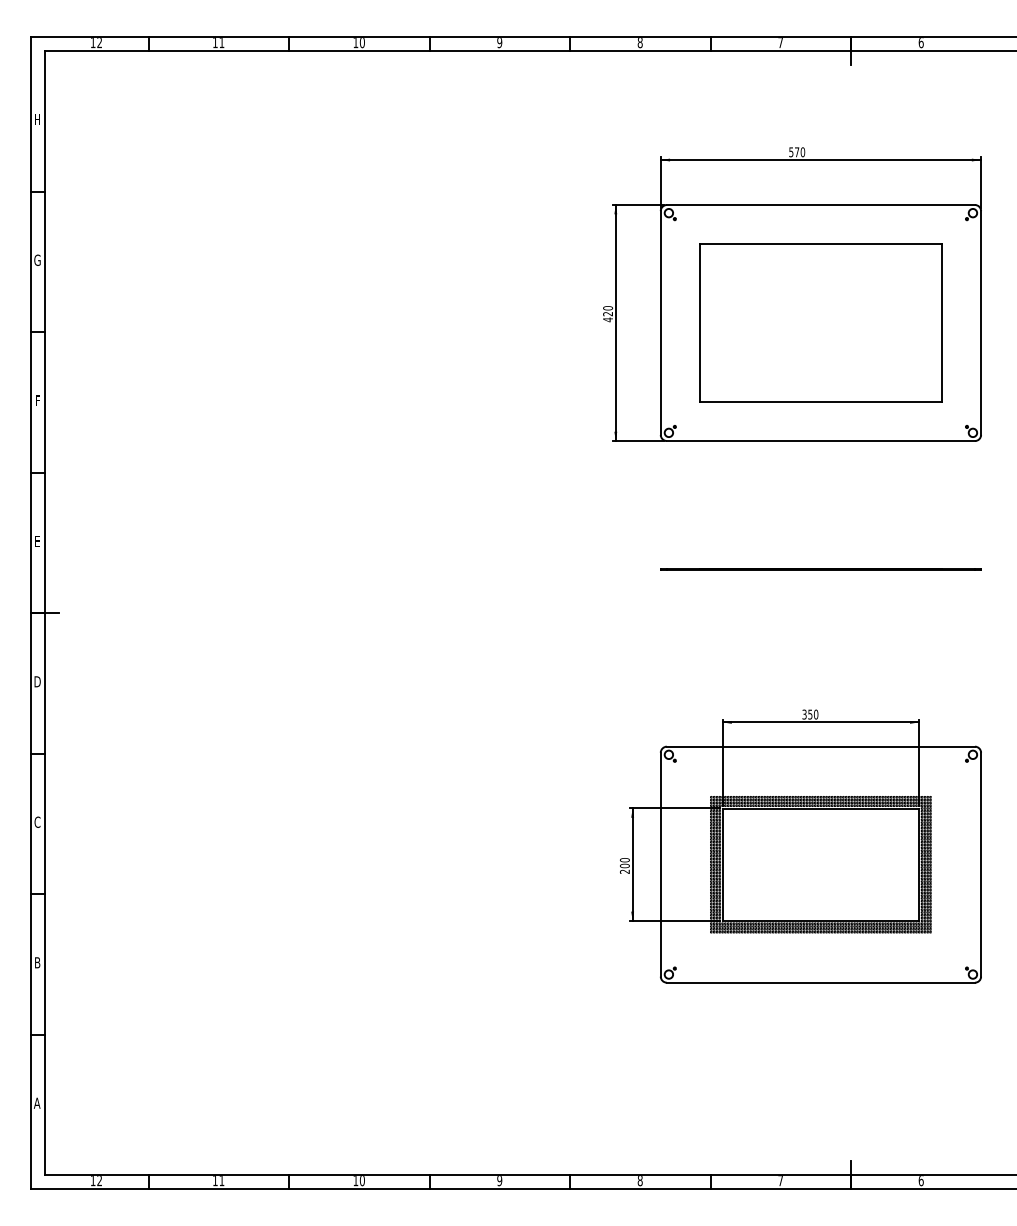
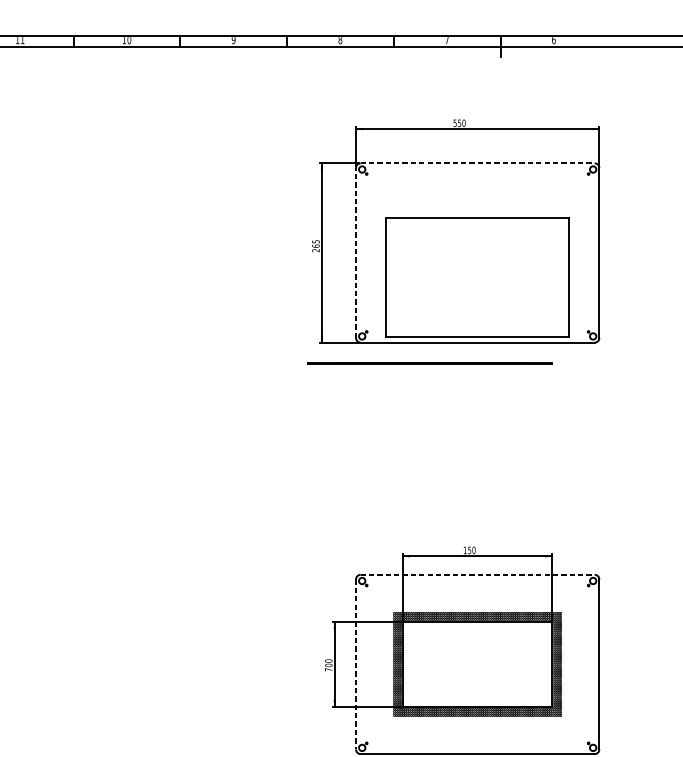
text: (797, 152) -> (459, 123), 570 -> 550
line: (821, 205) -> (478, 163), solid -> dashed
text: (607, 314) -> (315, 246), 420 -> 265
part: (820, 322) -> (477, 276), moved
line: (660, 323) -> (355, 253), solid -> dashed
line: (820, 569) -> (429, 363), moved
text: (804, 714) -> (465, 550), 350 -> 150
line: (821, 746) -> (478, 574), solid -> dashed
line: (660, 864) -> (355, 664), solid -> dashed
text: (624, 871) -> (328, 669), 200 -> 700

